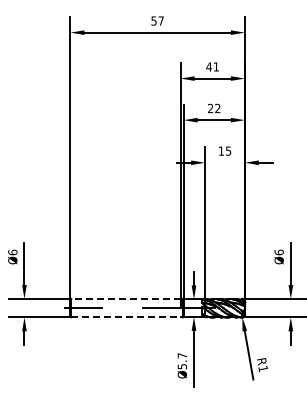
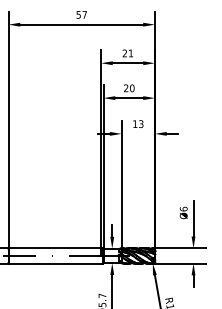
text: (208, 66) -> (124, 53), 41 -> 21
text: (217, 108) -> (131, 88), 22 -> 20
text: (228, 150) -> (141, 123), 15 -> 13
line: (125, 299) -> (54, 248), dashed -> solid
line: (125, 317) -> (54, 263), dashed -> solid

